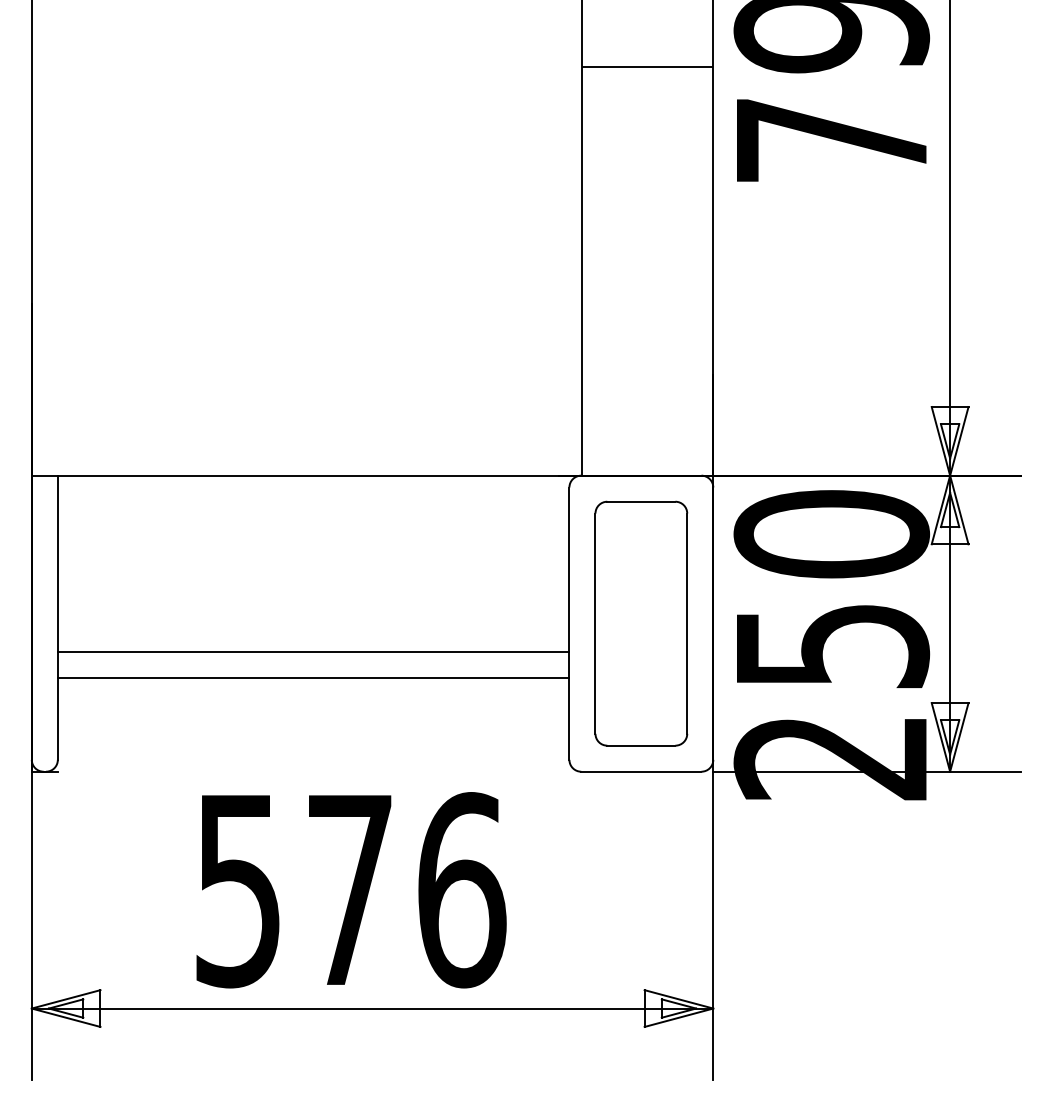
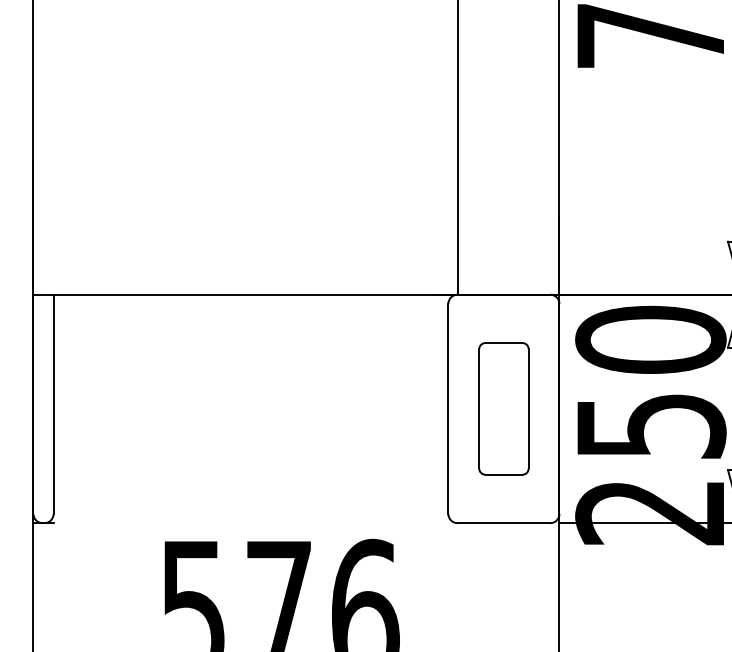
part: (641, 623) -> (504, 408), size x0.7
line: (313, 652) -> (250, 431), removed
line: (313, 678) -> (250, 451), removed

